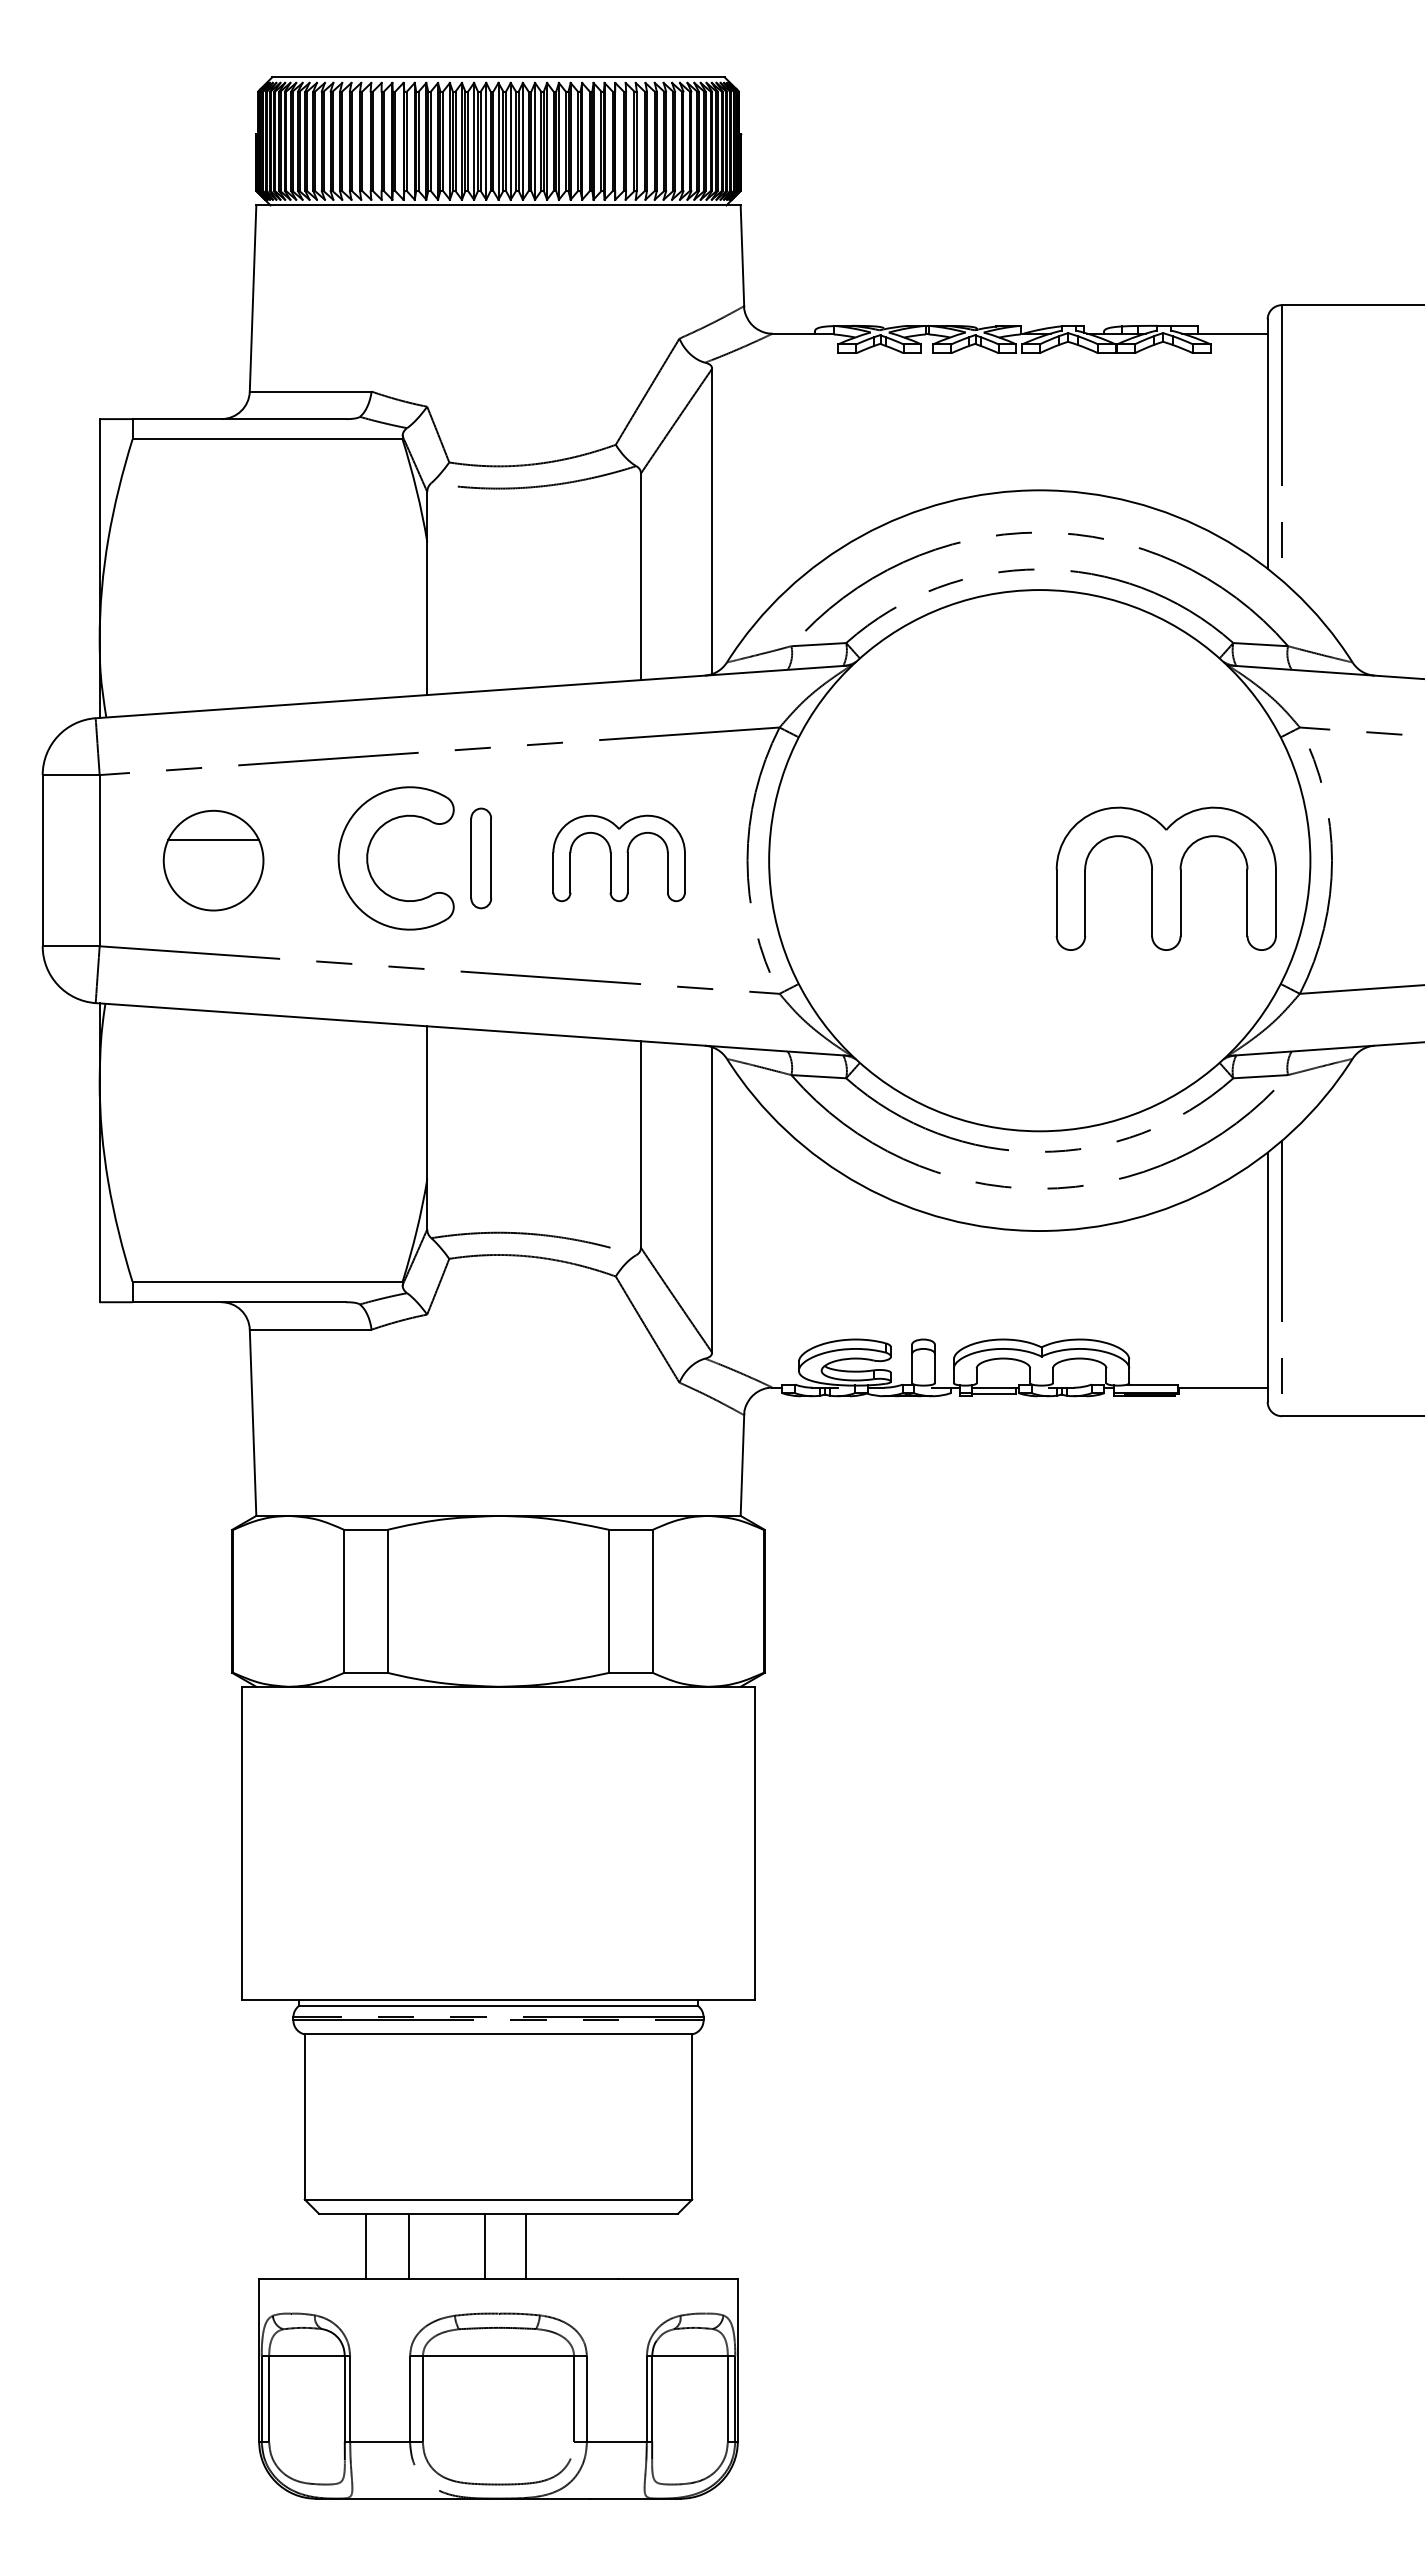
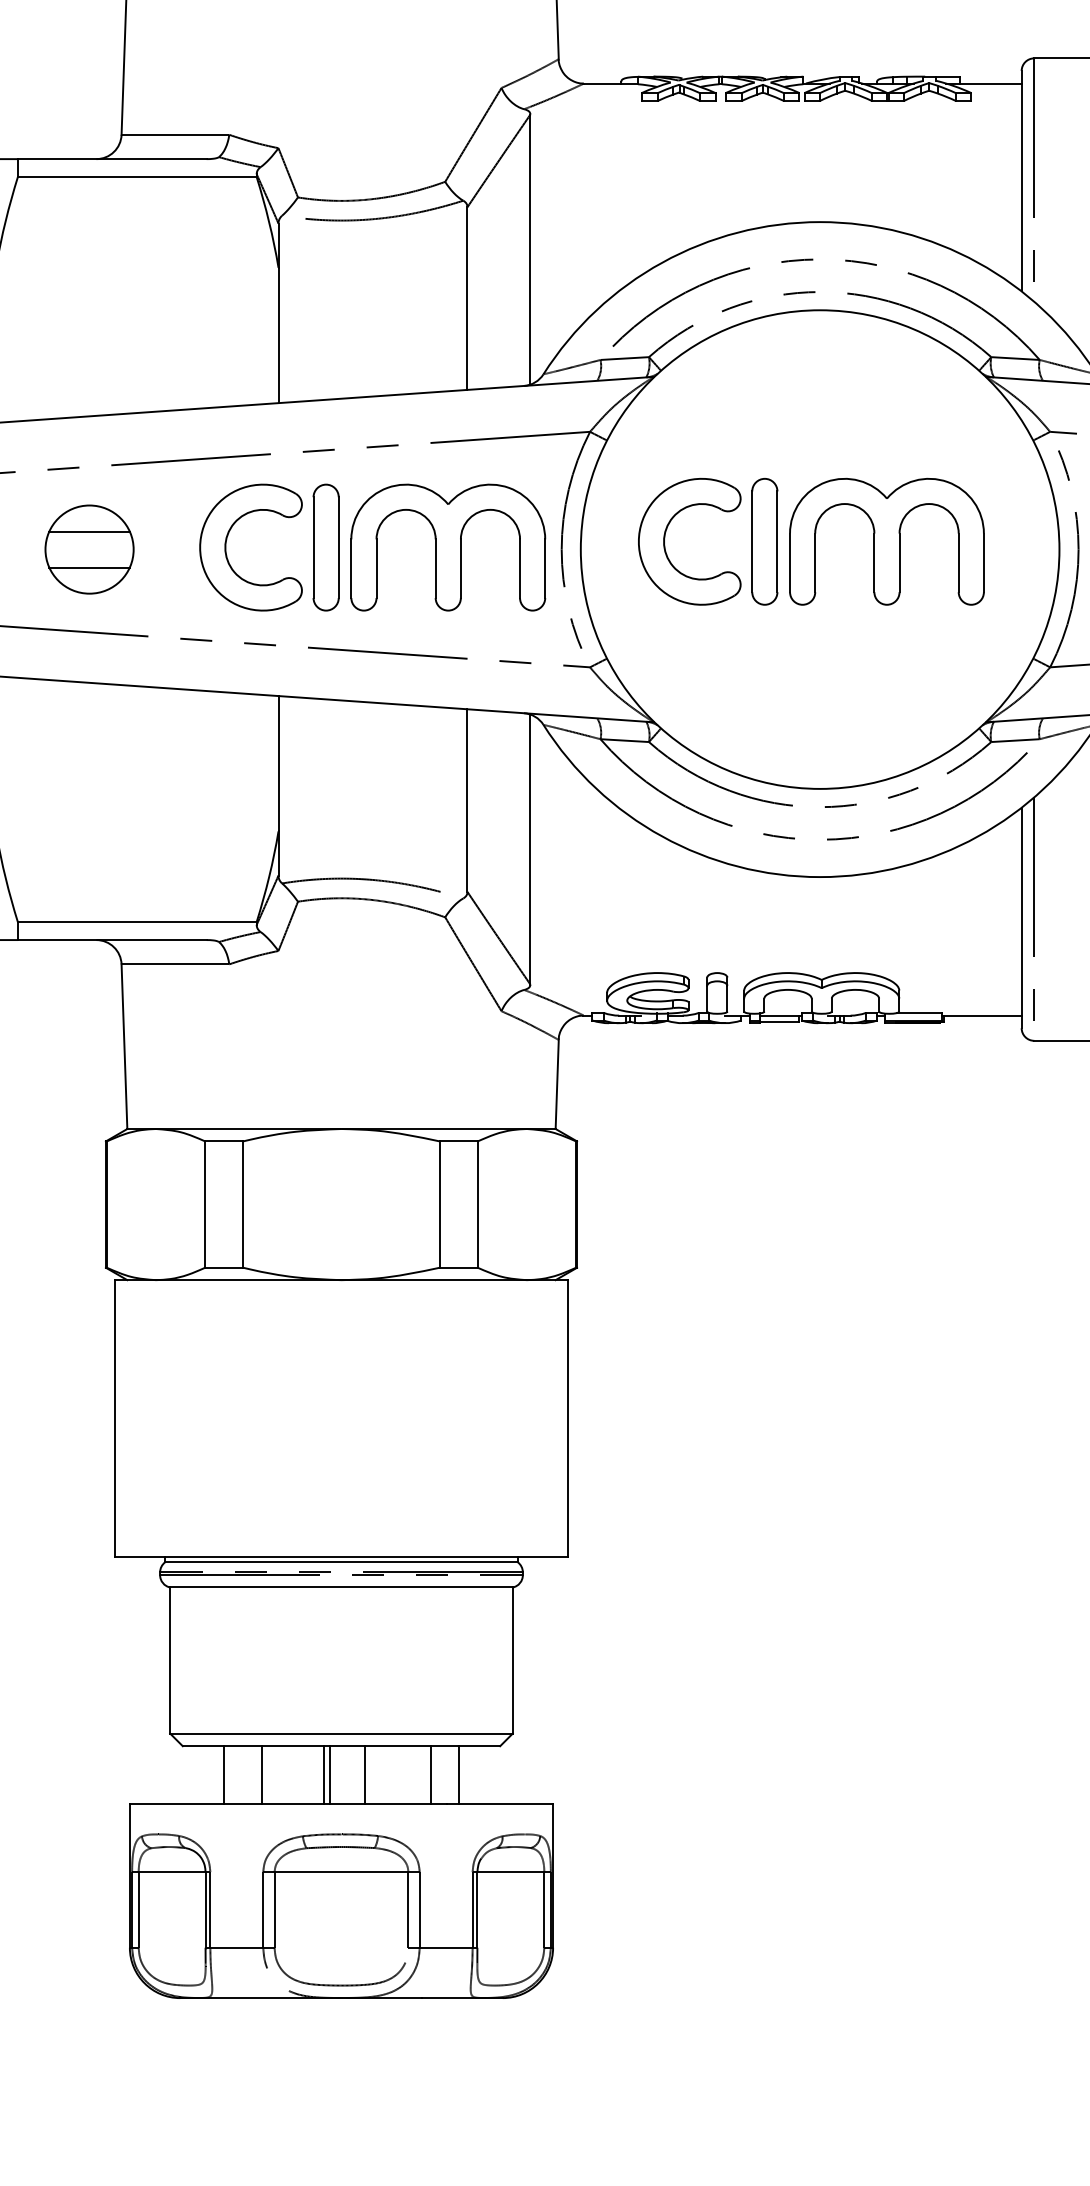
part: (864, 851) -> (665, 541), added
part: (977, 851) -> (765, 541), added
part: (481, 858) -> (326, 547), size x1.43
part: (618, 858) -> (447, 547), size x1.67
part: (1165, 878) -> (886, 541), moved
line: (213, 881) -> (89, 568), added
line: (478, 2246) -> (323, 1775), added
line: (599, 2246) -> (430, 1775), added
line: (630, 2246) -> (458, 1775), added

